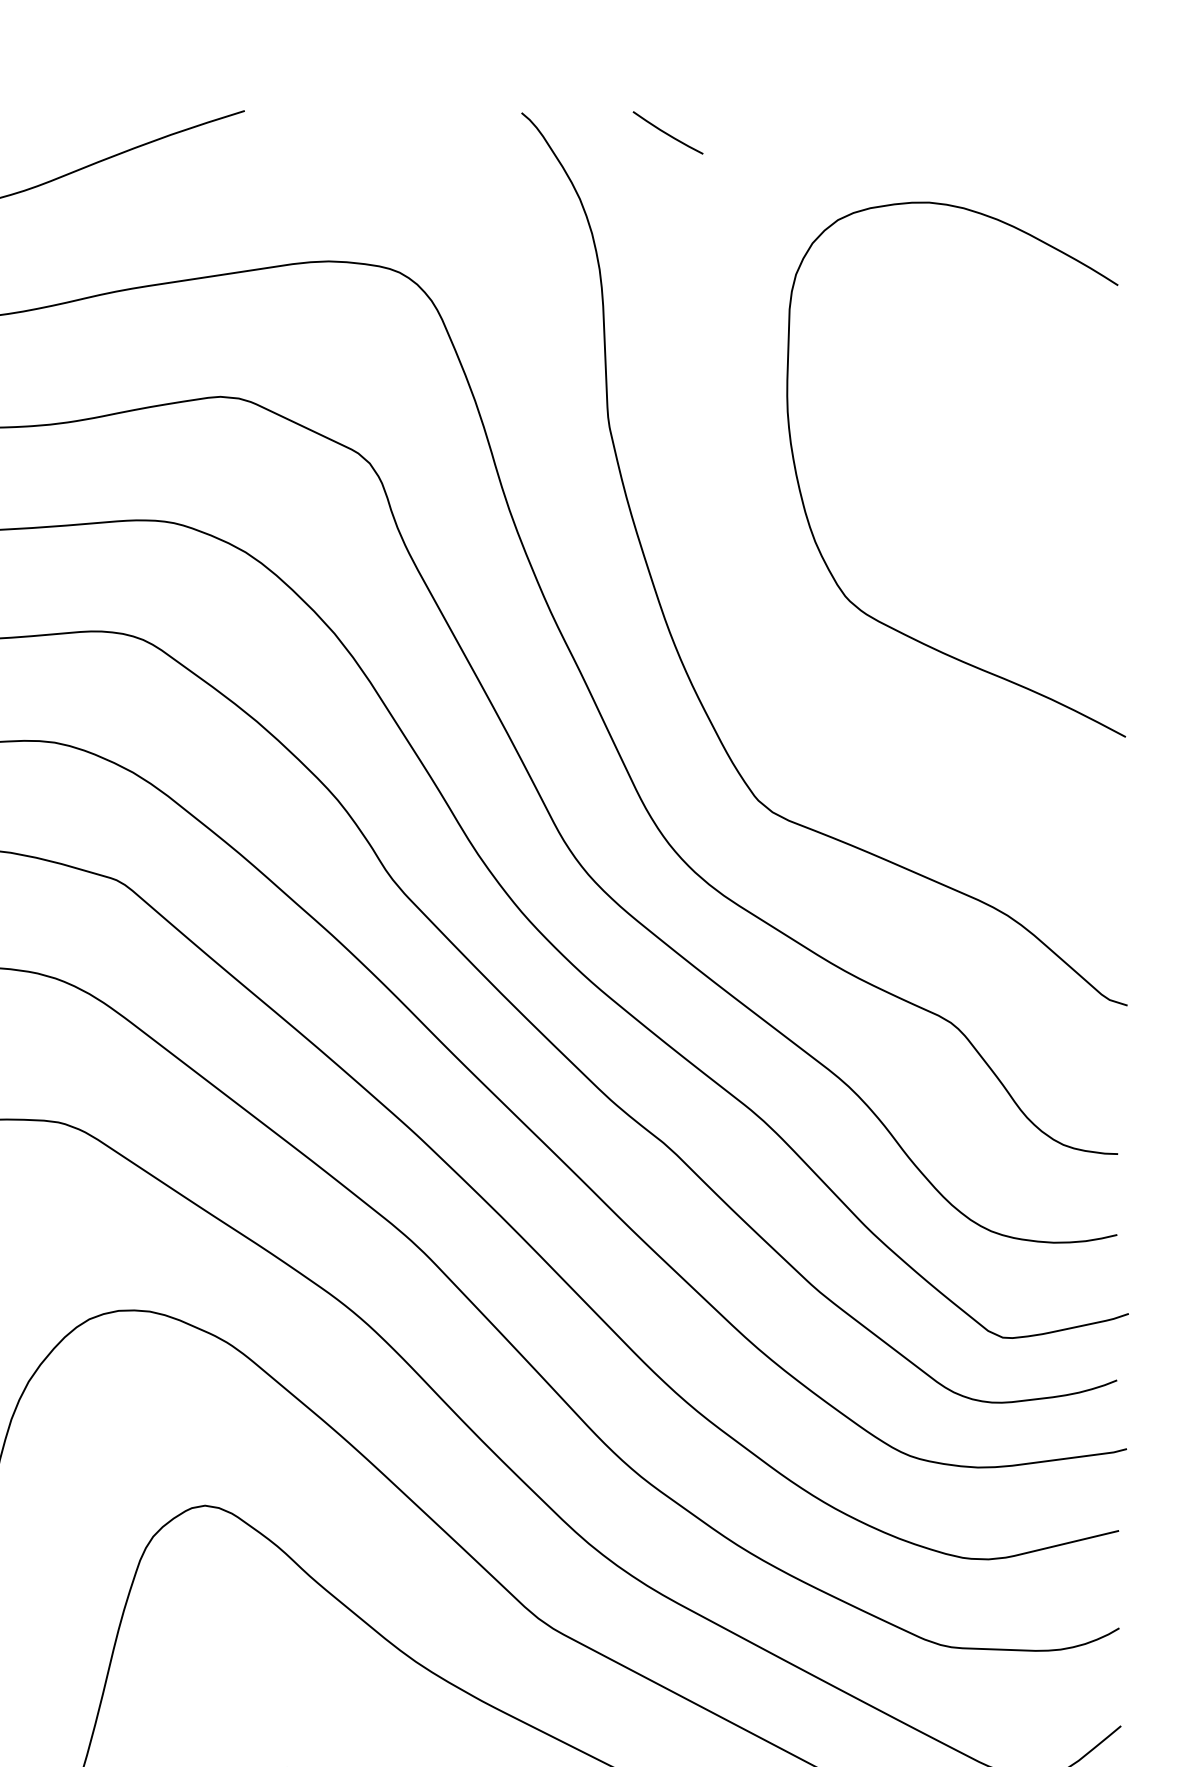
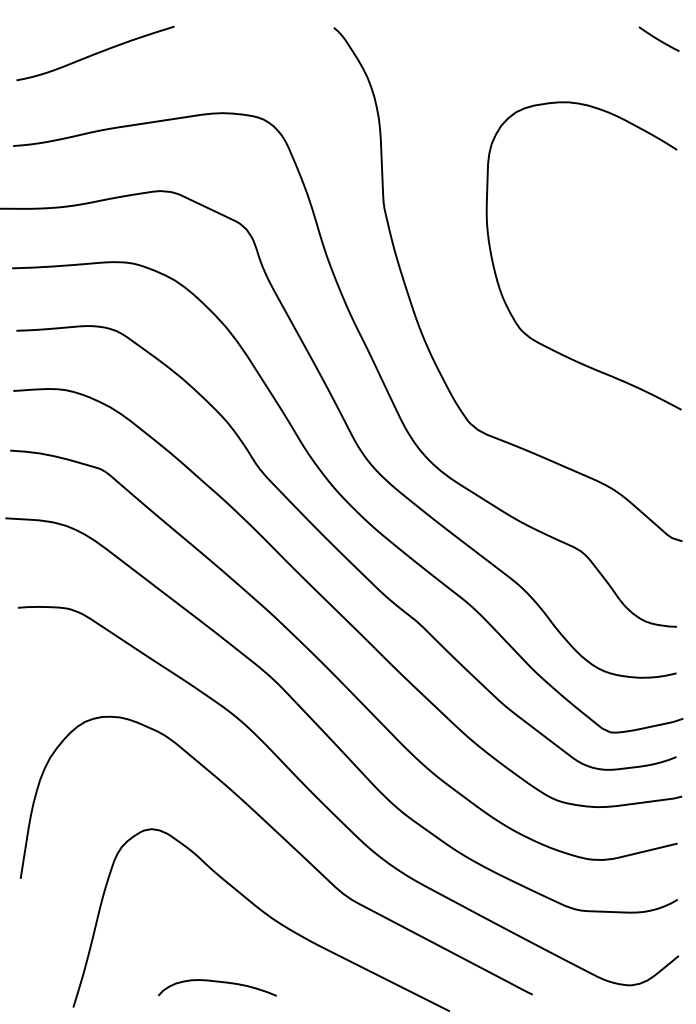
curve: (666, 131) -> (658, 38), moved
curve: (807, 512) -> (498, 280), moved

